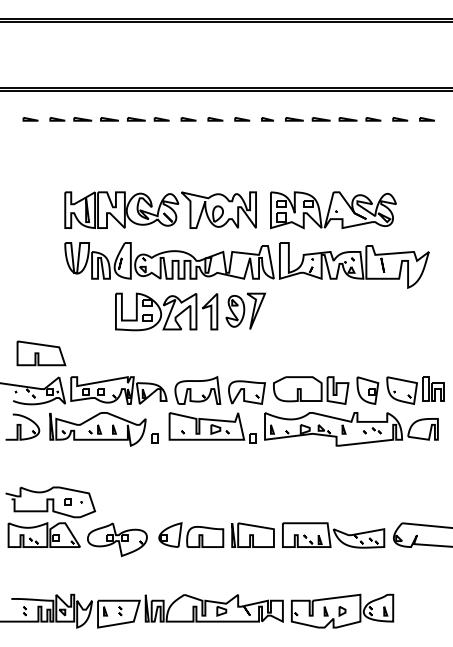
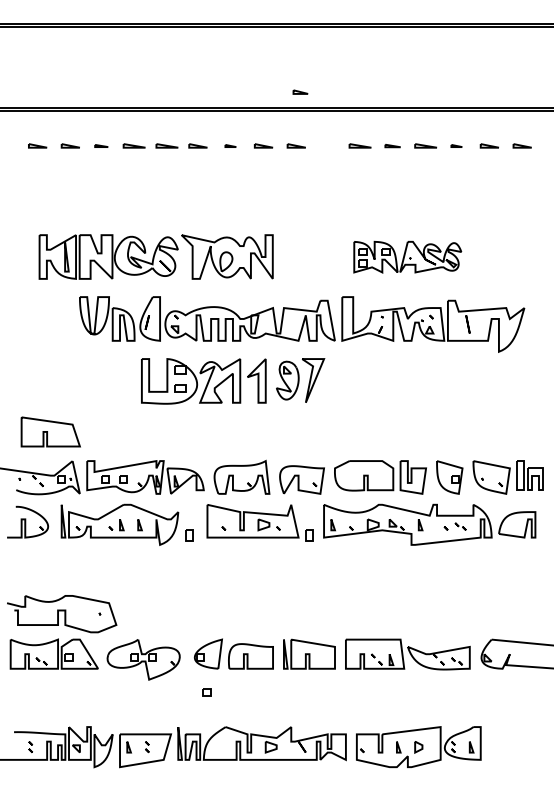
part: (82, 119) -> (101, 146), size x0.6
part: (188, 119) -> (230, 146), size x0.6
part: (267, 119) -> (300, 92), moved
part: (320, 119) -> (391, 146), size x0.7
part: (373, 119) -> (456, 146), size x0.6
part: (160, 209) -> (156, 256), moved
part: (333, 210) -> (407, 257), size x0.7
part: (67, 501) -> (206, 691), moved

